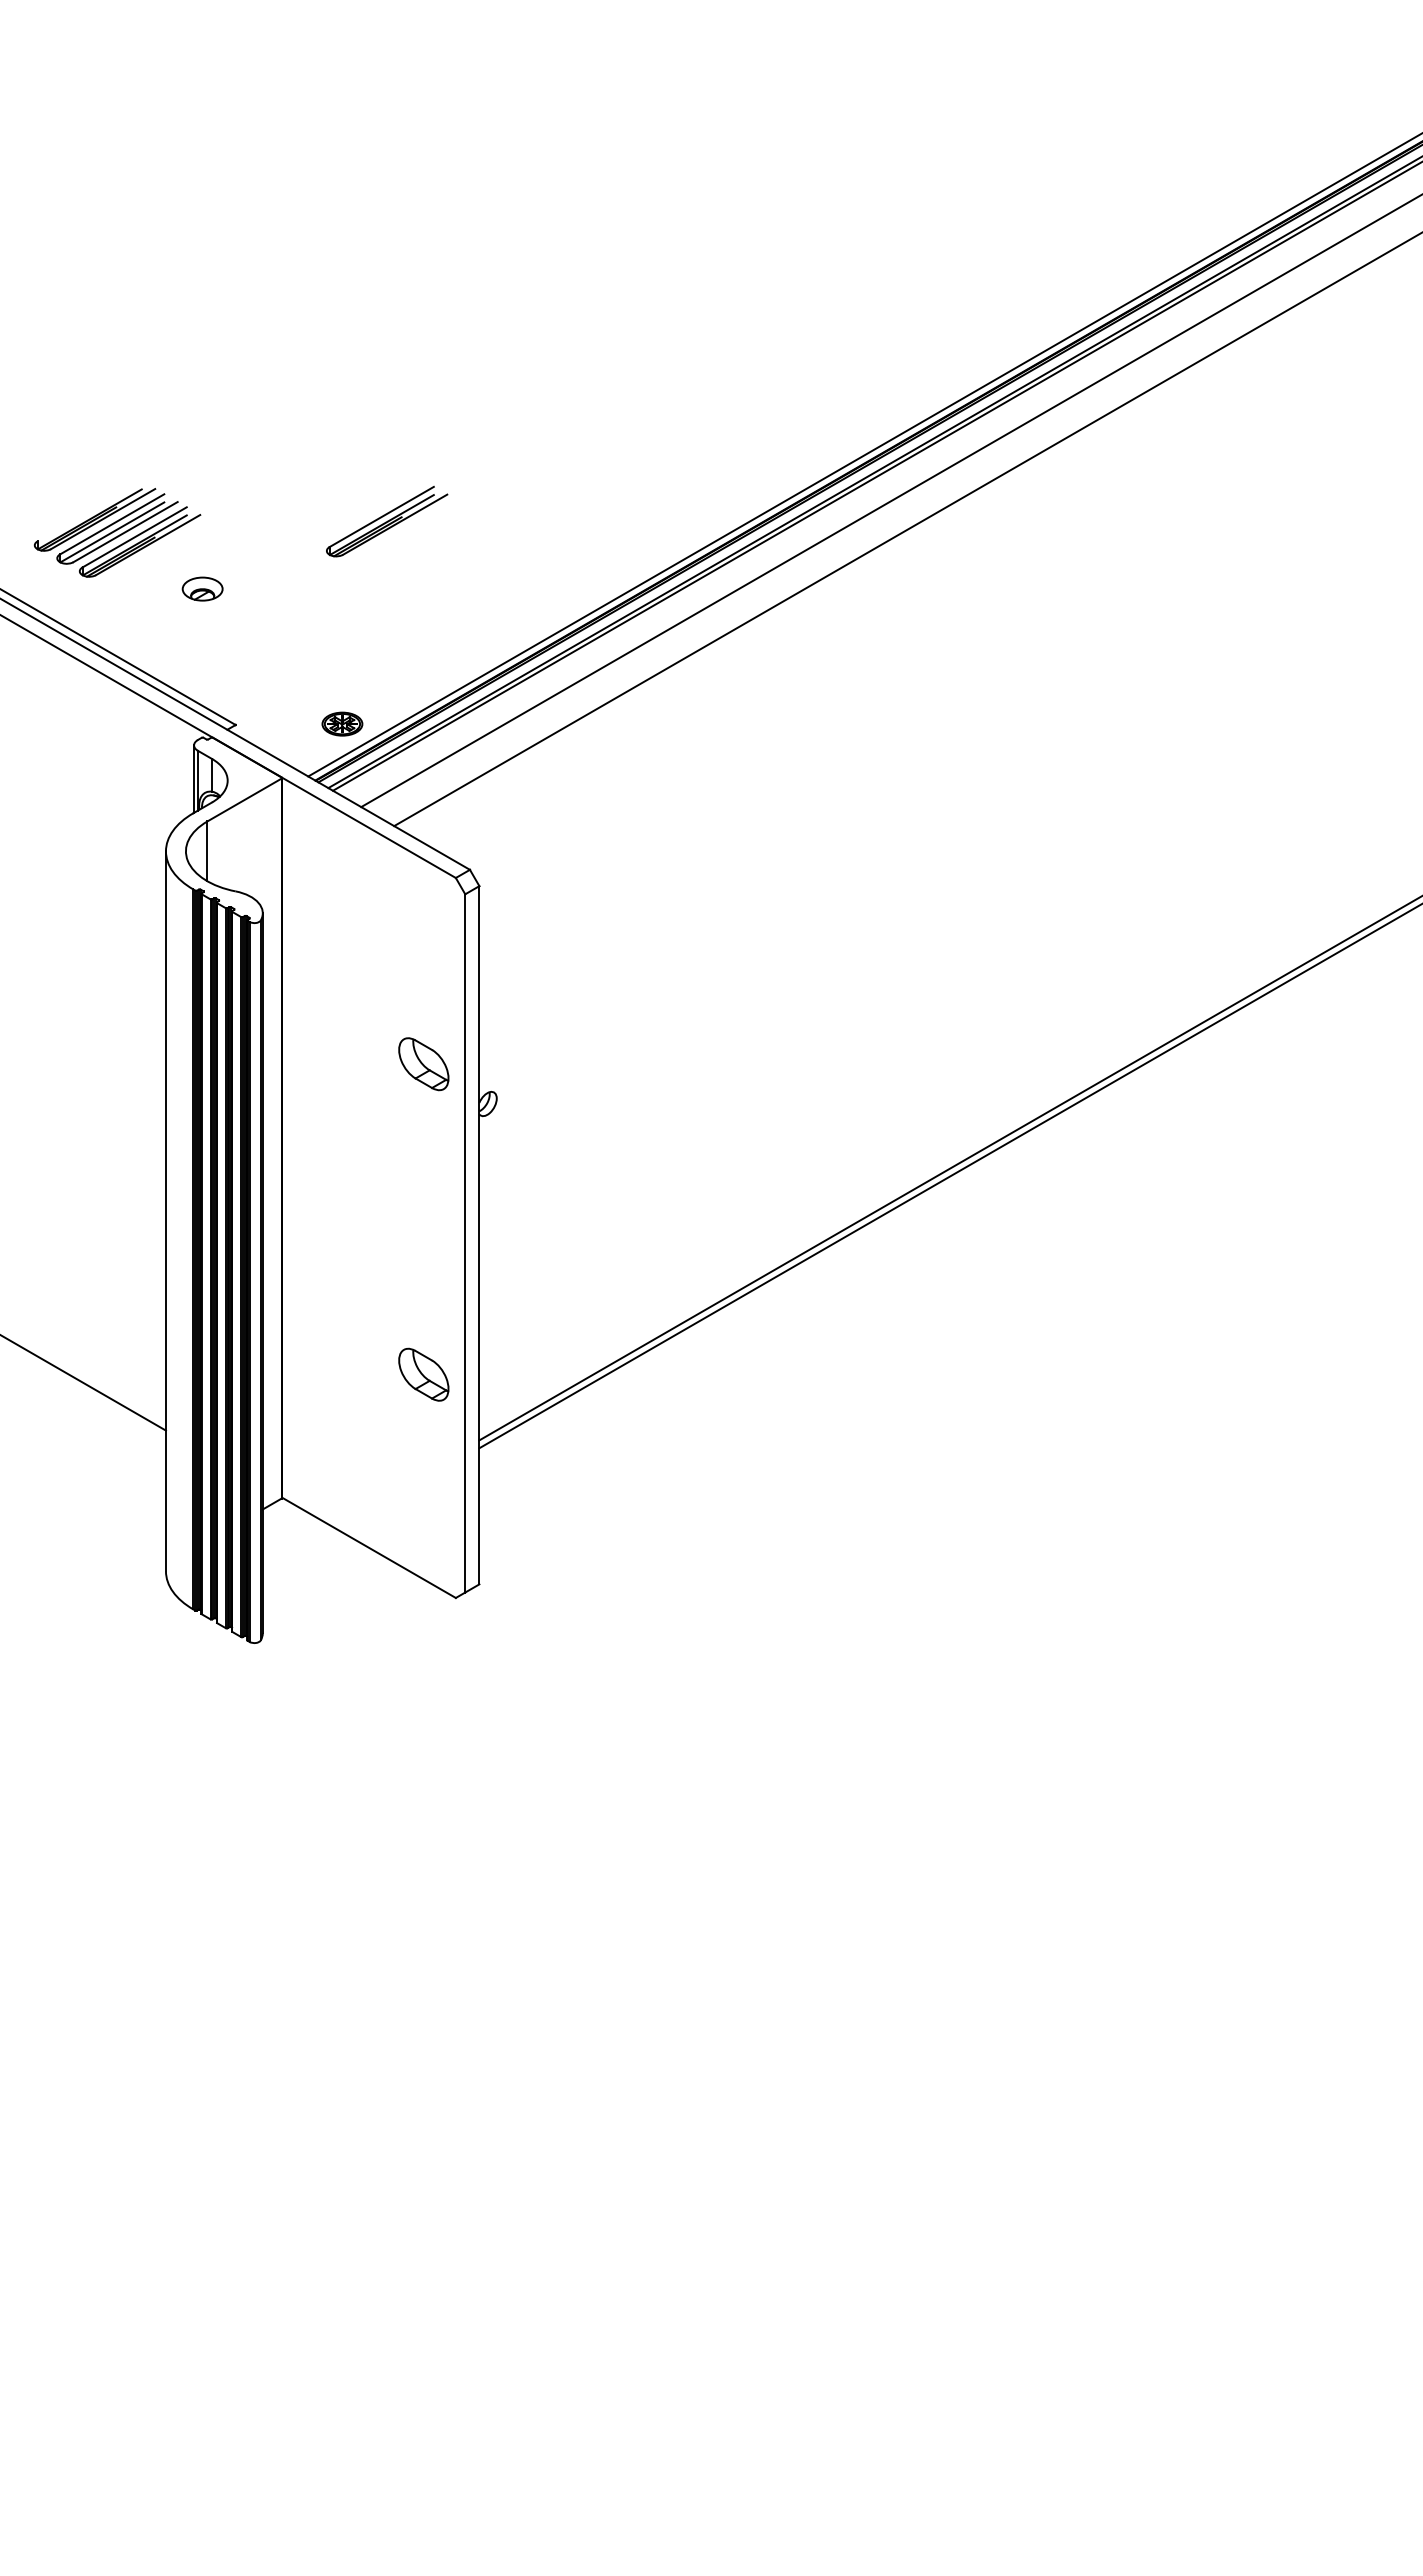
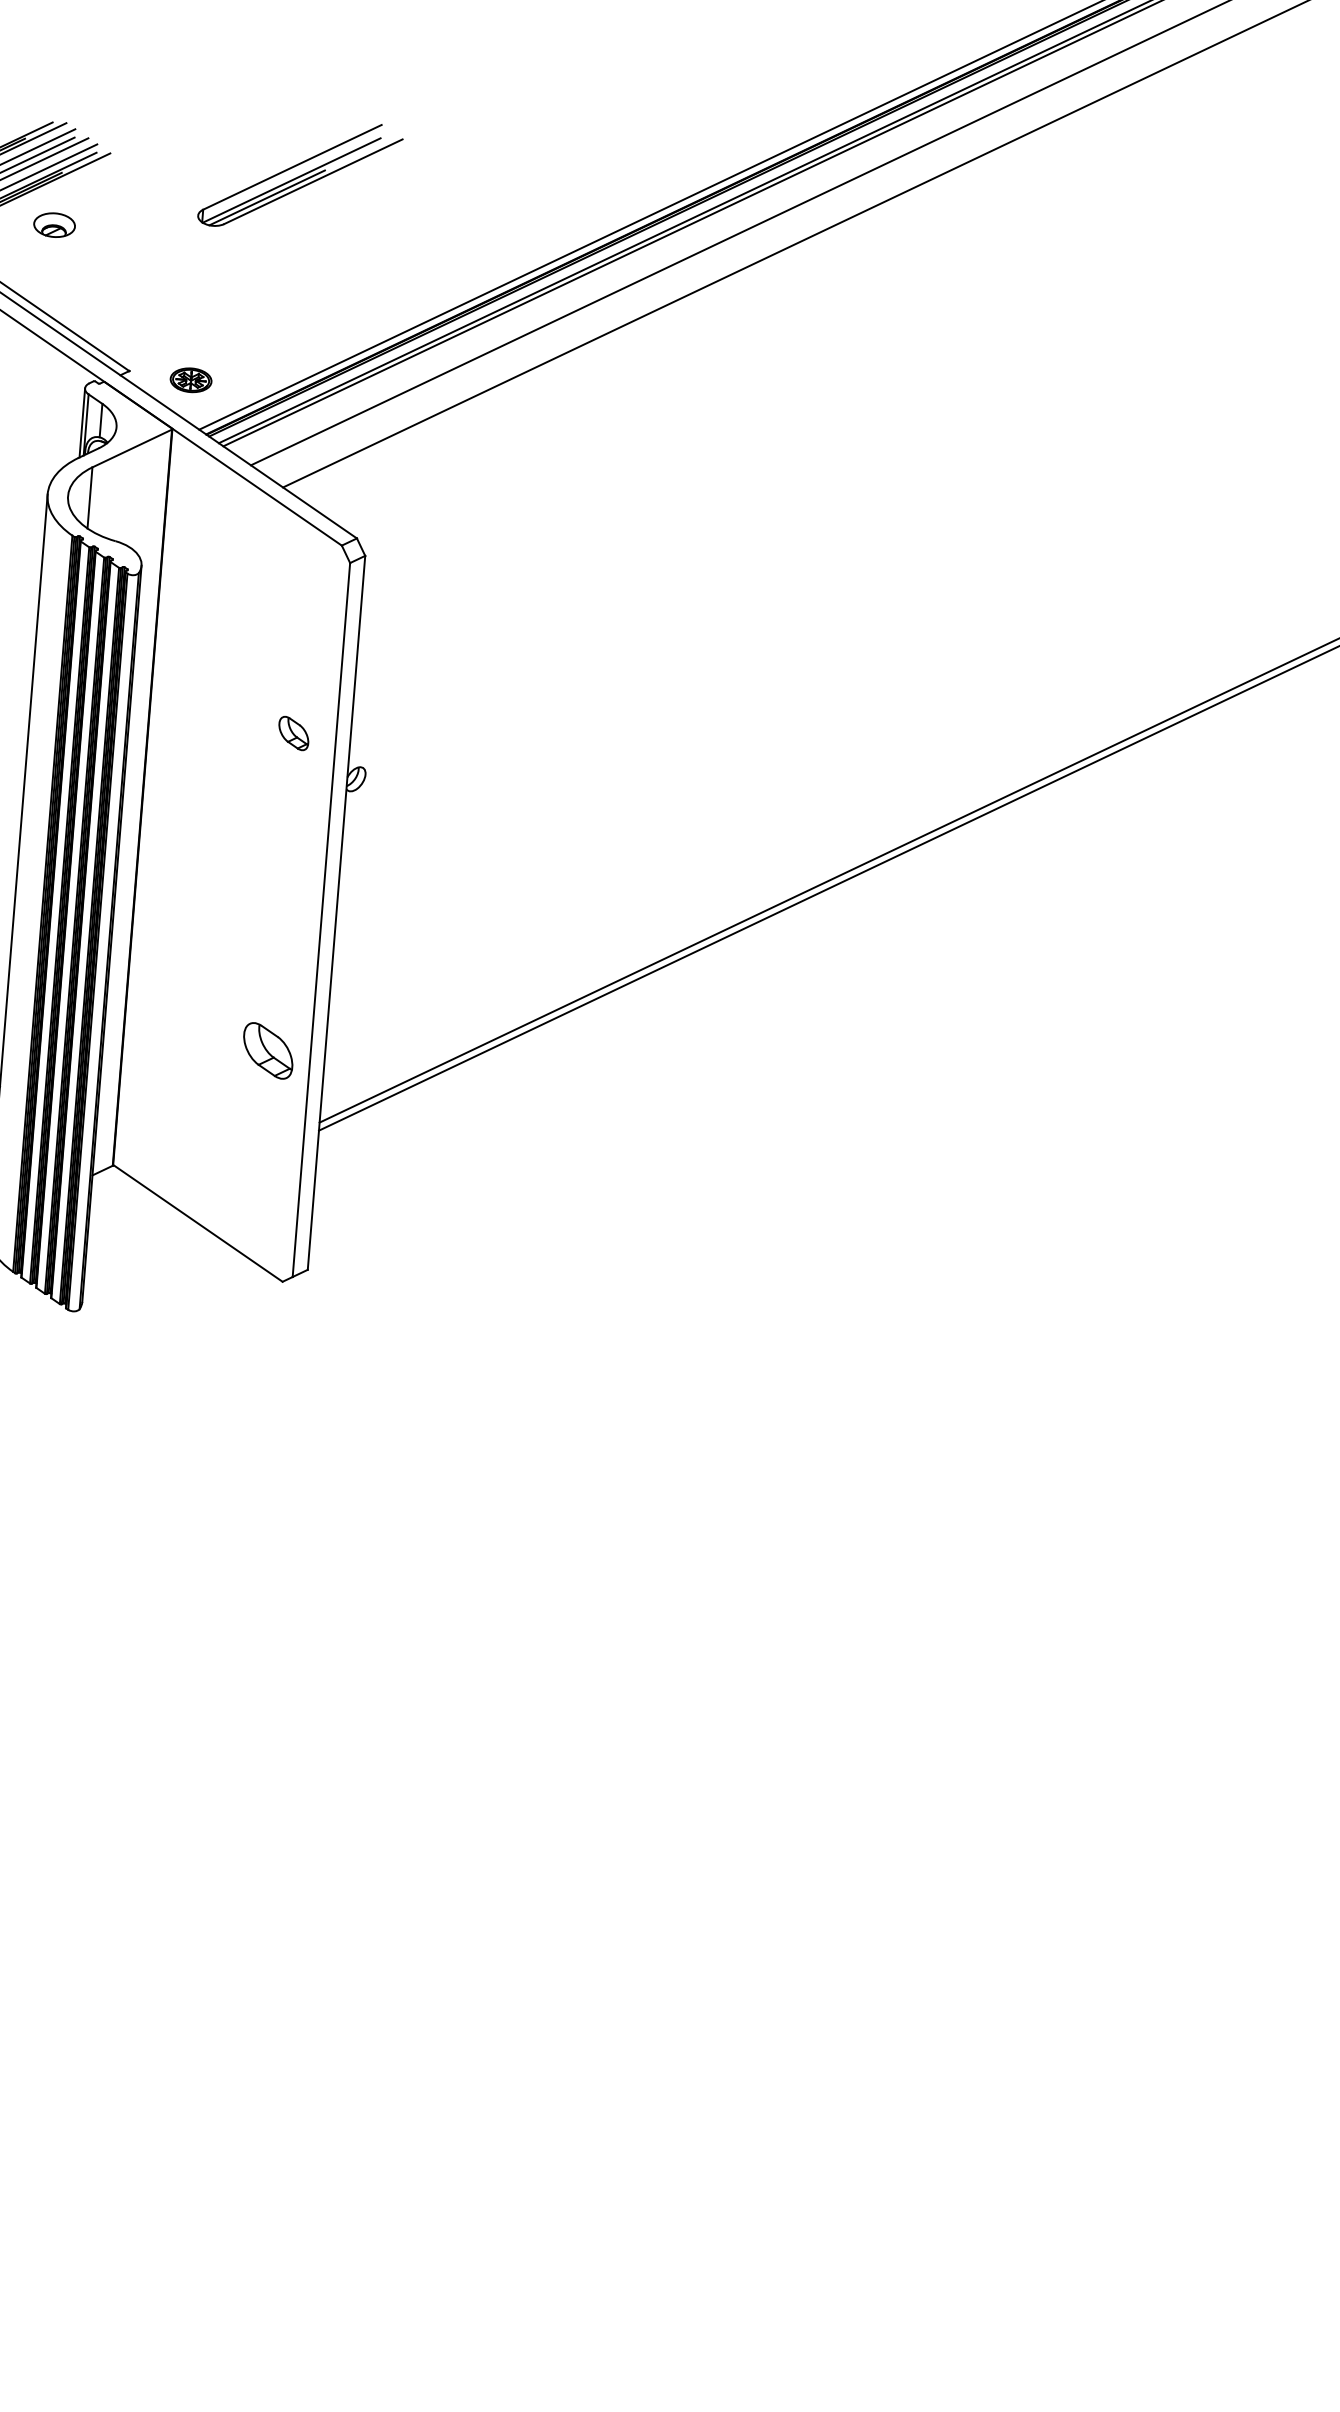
part: (387, 521) -> (301, 175), size x1.6
part: (202, 588) -> (54, 224), moved
part: (342, 723) -> (191, 379), moved
part: (423, 1064) -> (293, 733), size x0.6

